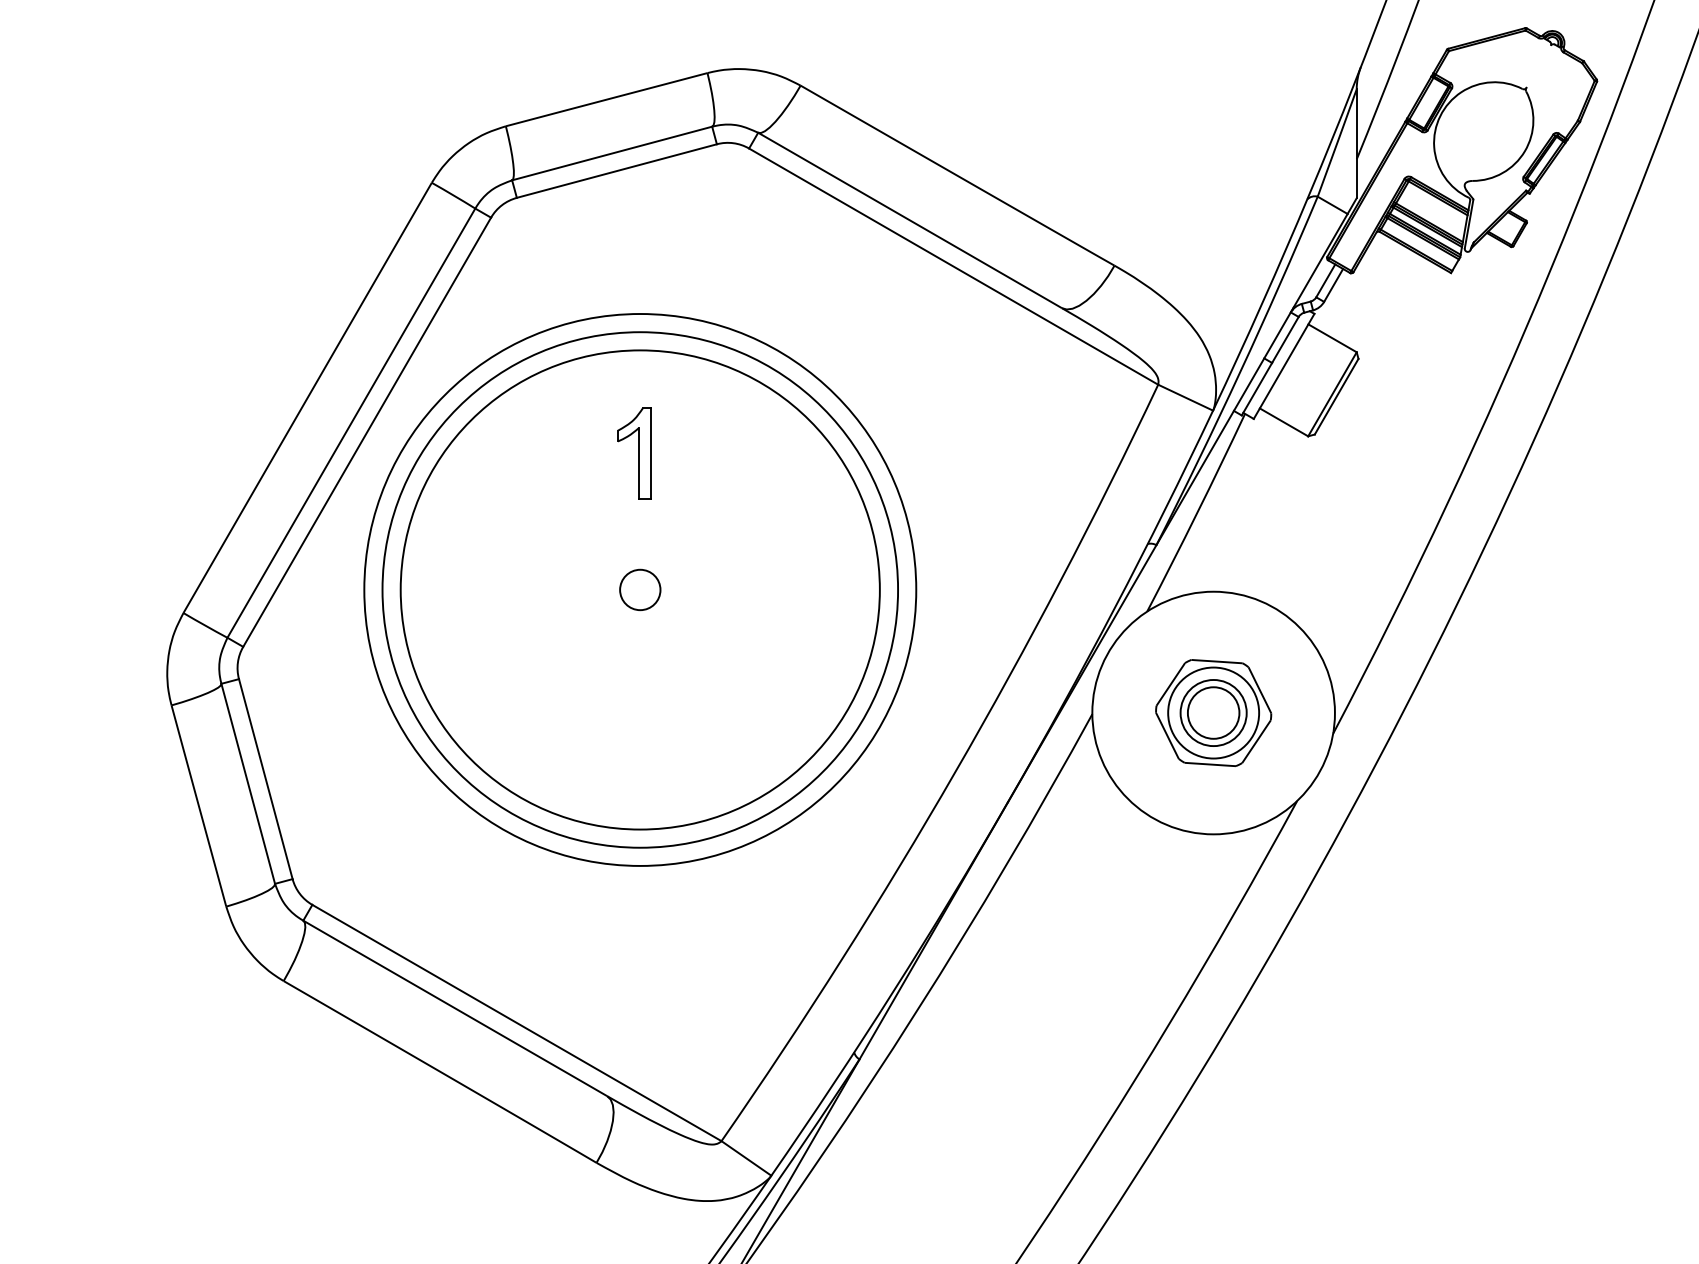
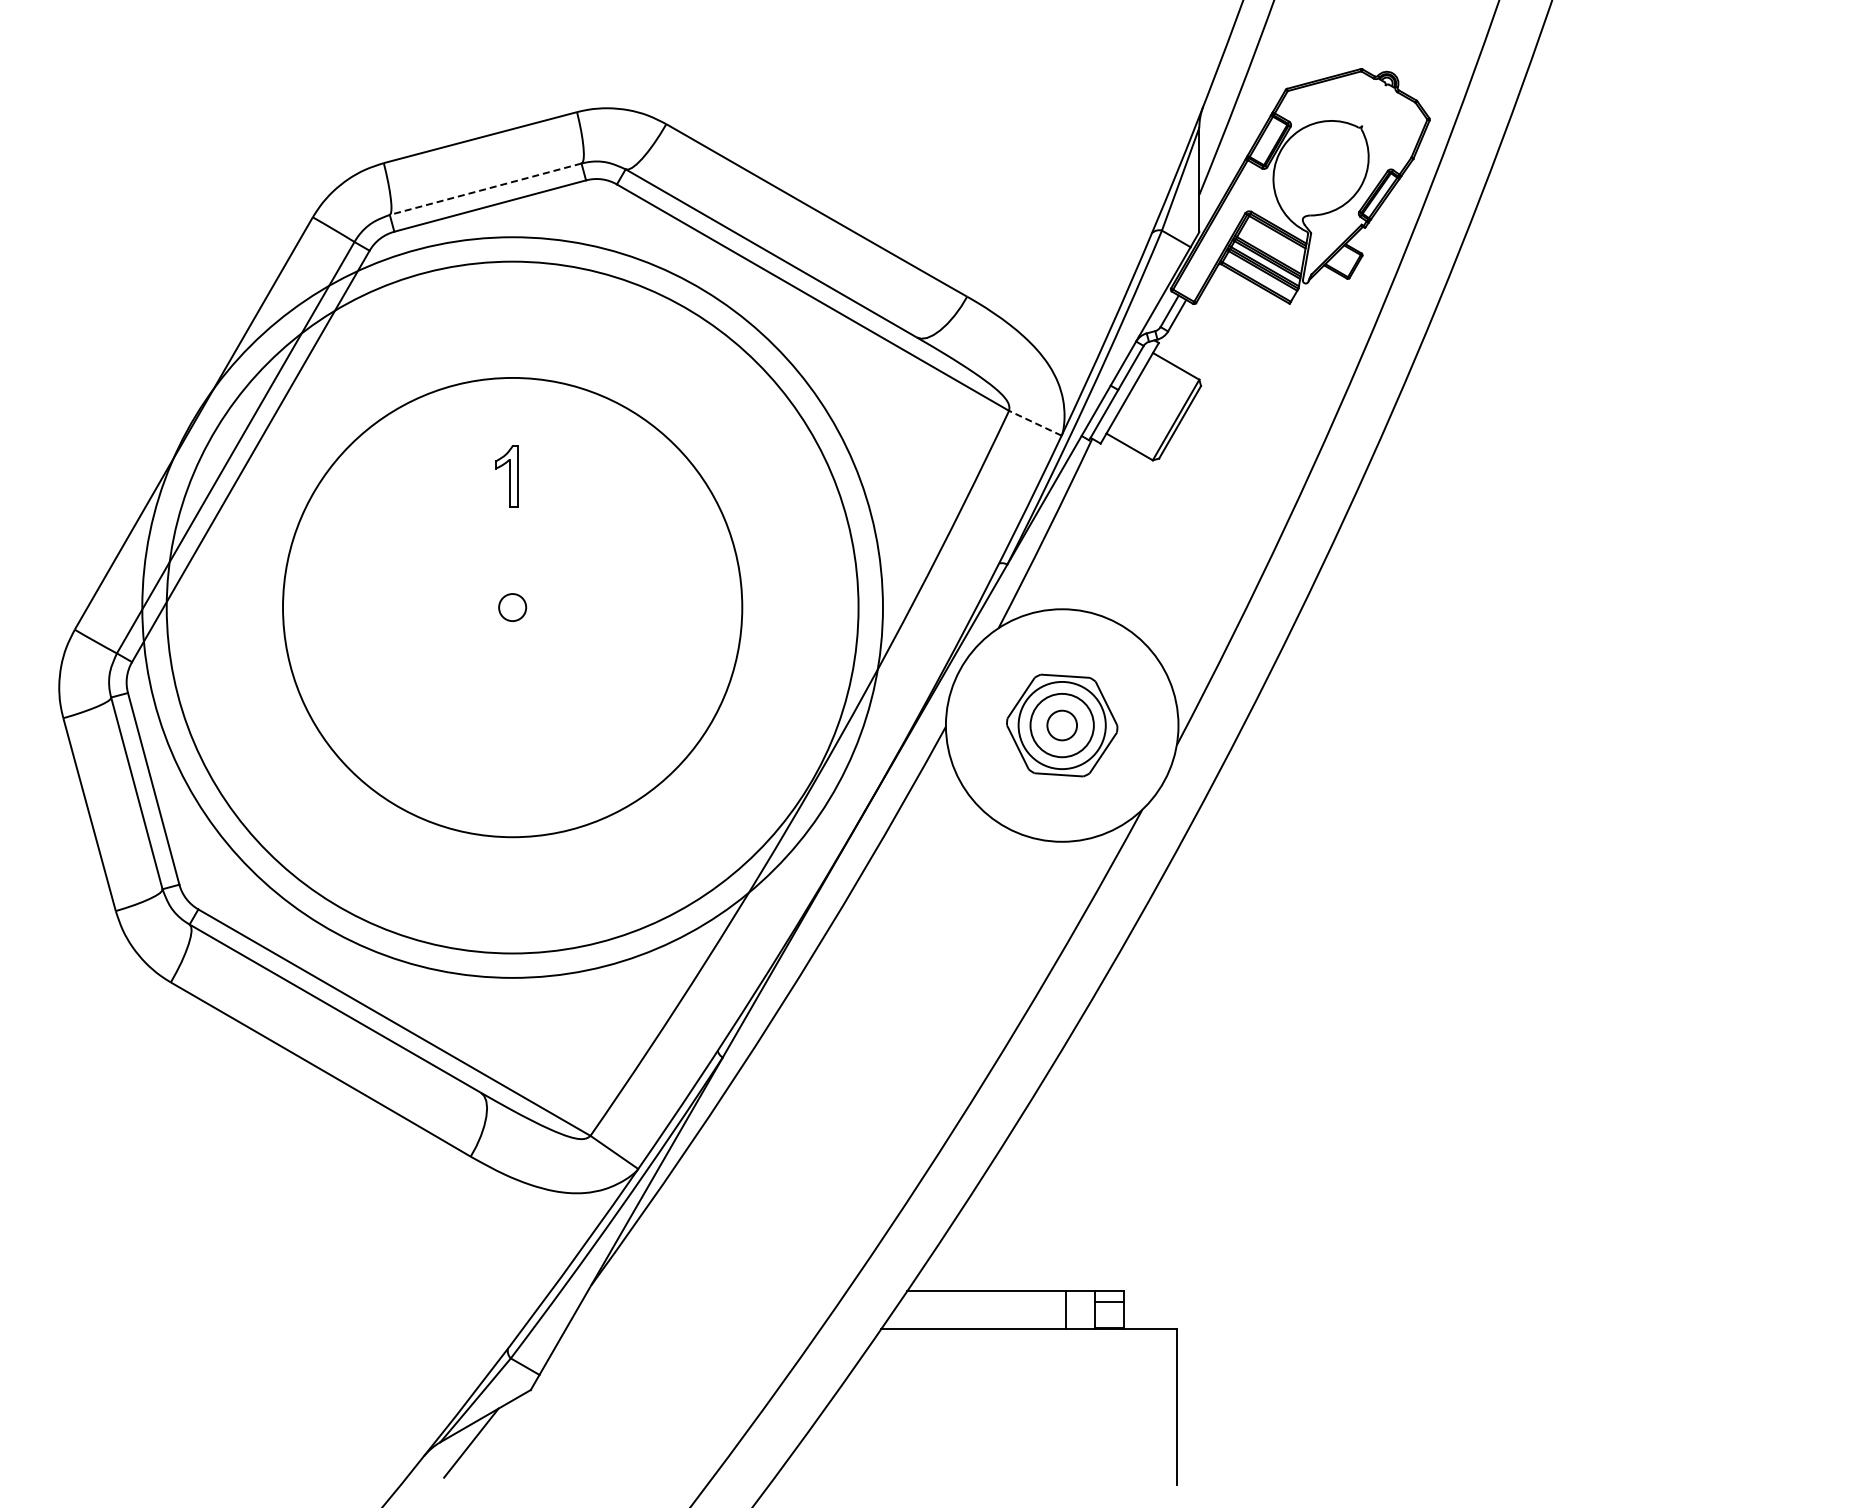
line: (611, 153) -> (485, 189), solid -> dashed
line: (1184, 397) -> (1034, 423), solid -> dashed
part: (633, 453) -> (506, 476), size x0.7
circle: (640, 589) -> (512, 607), size x0.7
circle: (640, 589) -> (512, 607), size x1.4
circle: (640, 589) -> (512, 607), size x1.4
circle: (1212, 713) -> (1061, 725), size x0.6

